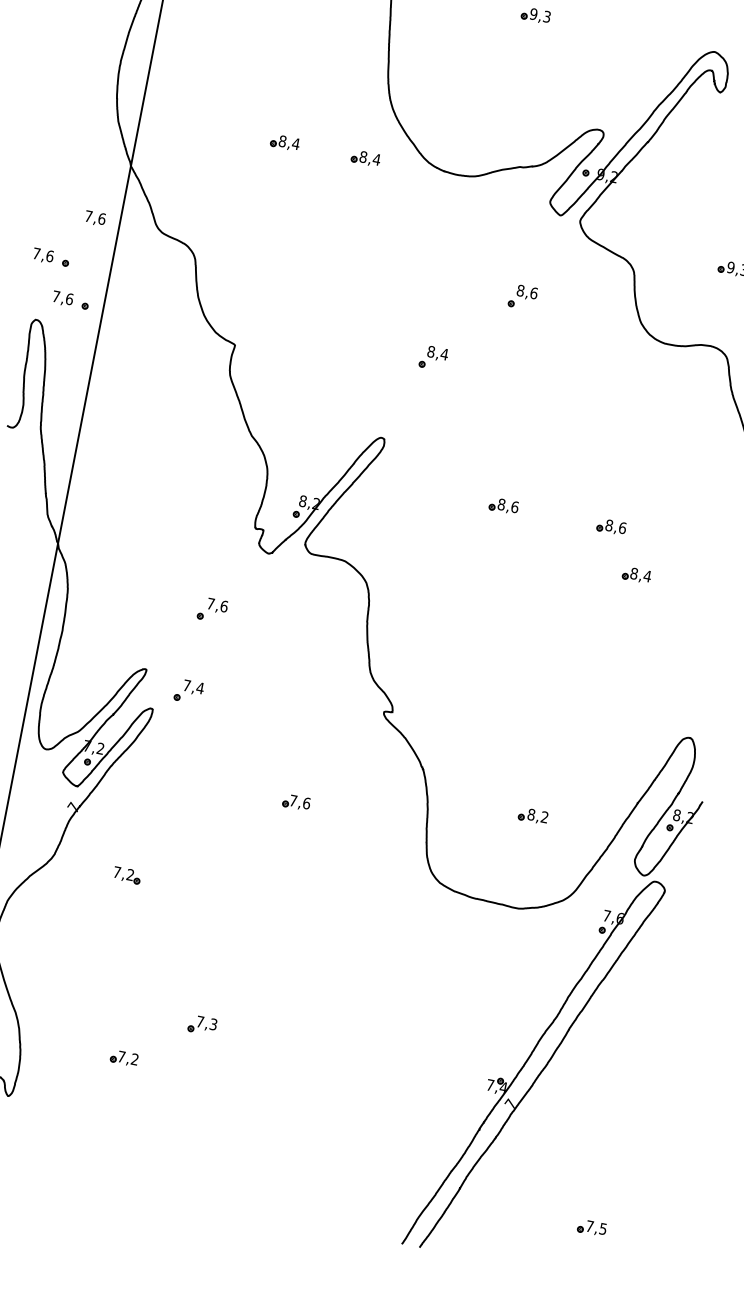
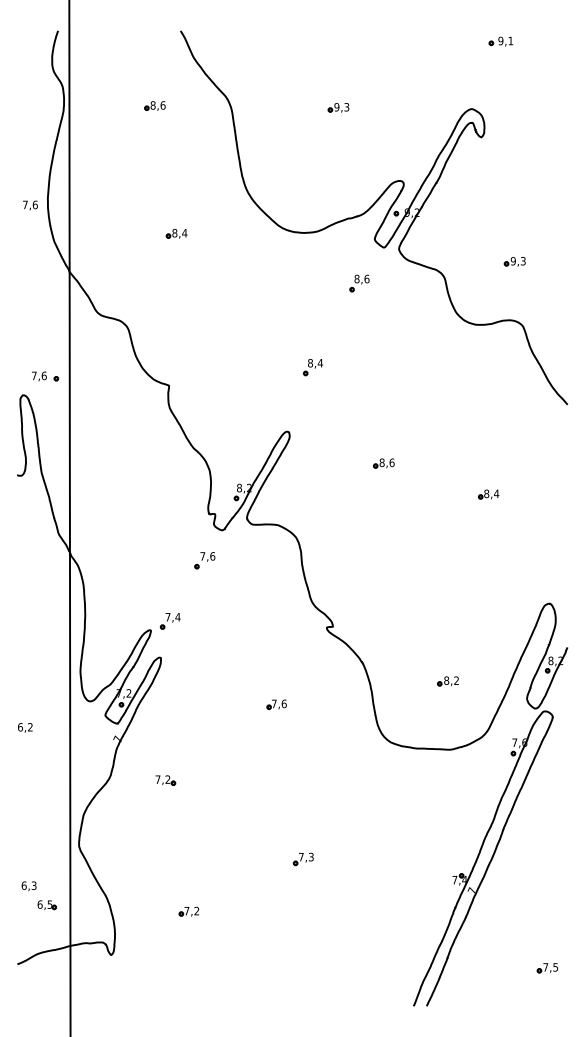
part: (365, 157) -> (236, 233), removed
text: (95, 218) -> (30, 205), moved
part: (51, 257) -> (25, 348), removed
part: (522, 297) -> (359, 283), moved
part: (610, 526) -> (463, 463), removed
part: (212, 609) -> (204, 560), moved
part: (187, 691) -> (169, 621), moved
part: (201, 1025) -> (302, 859), moved

